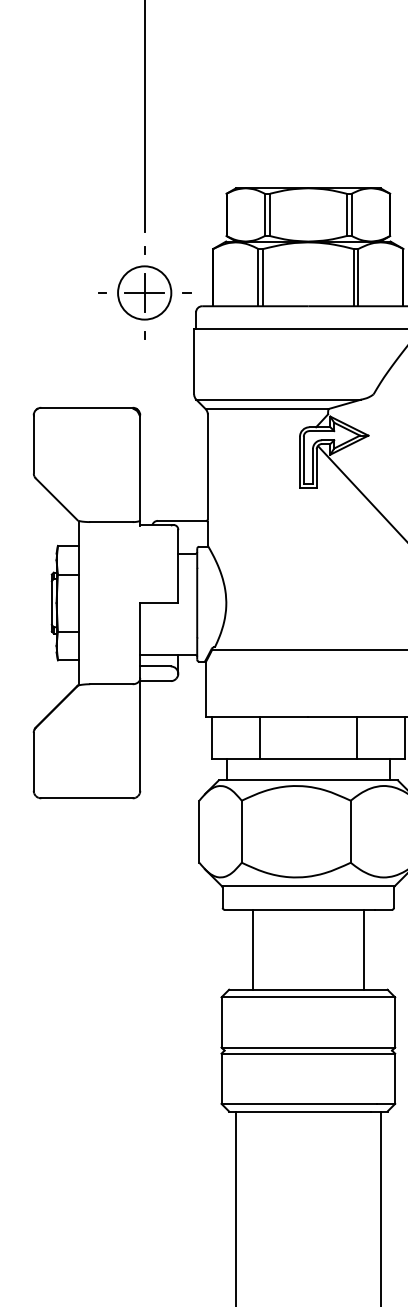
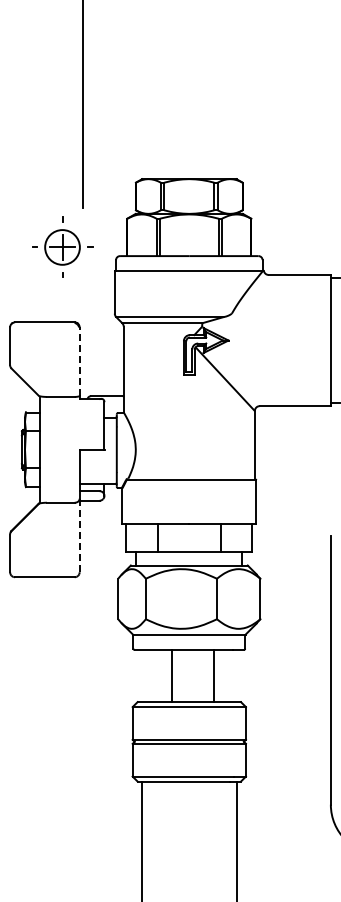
part: (144, 291) -> (62, 246), moved
line: (140, 467) -> (79, 361), solid -> dashed
line: (140, 734) -> (79, 535), solid -> dashed
line: (253, 948) -> (172, 675), moved
line: (363, 948) -> (214, 675), moved

